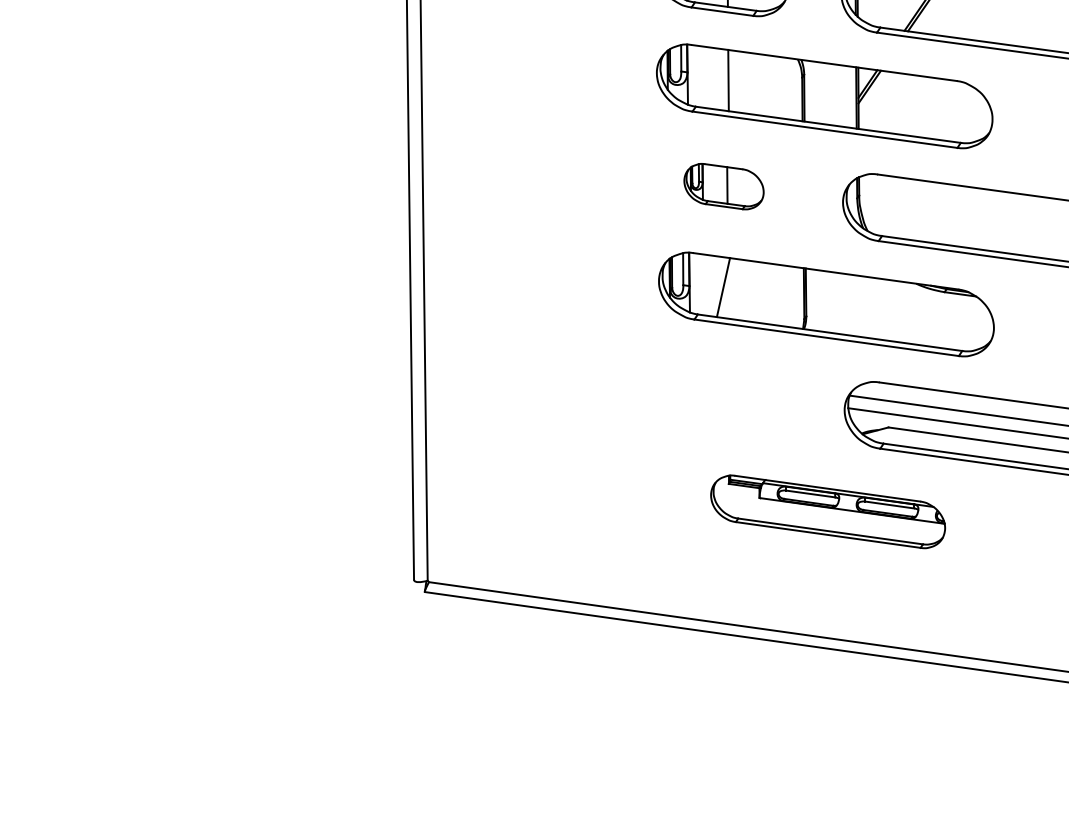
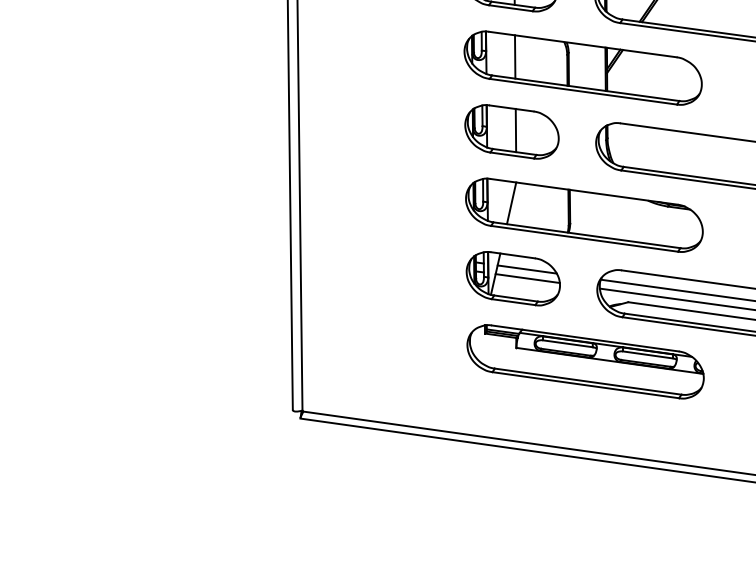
part: (723, 185) -> (511, 131), size x1.67
part: (724, 393) -> (512, 278), added
part: (827, 511) -> (585, 361), size x1.43

